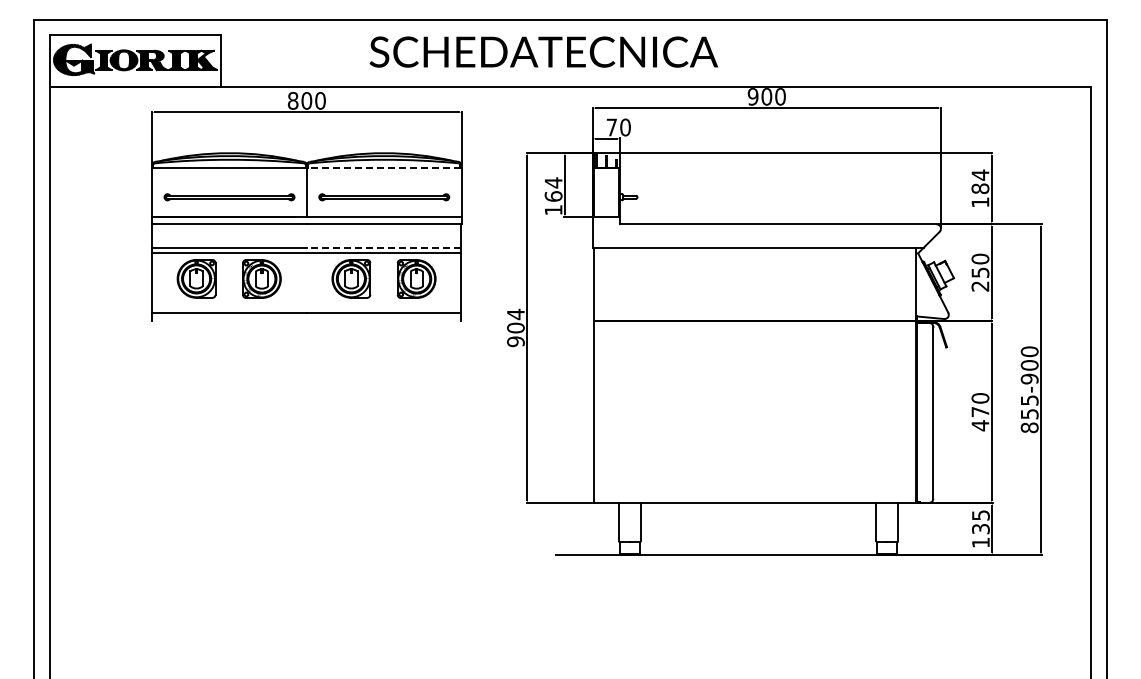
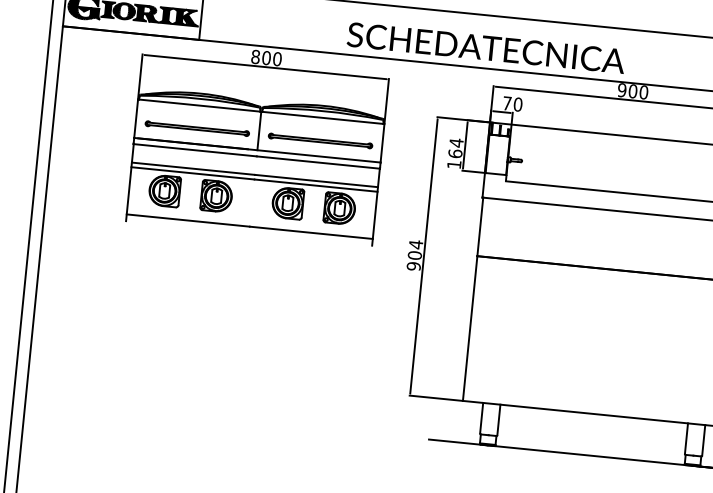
text: (543, 51) -> (486, 47), moved
line: (383, 168) -> (322, 118), dashed -> solid
line: (383, 247) -> (315, 180), dashed -> solid

